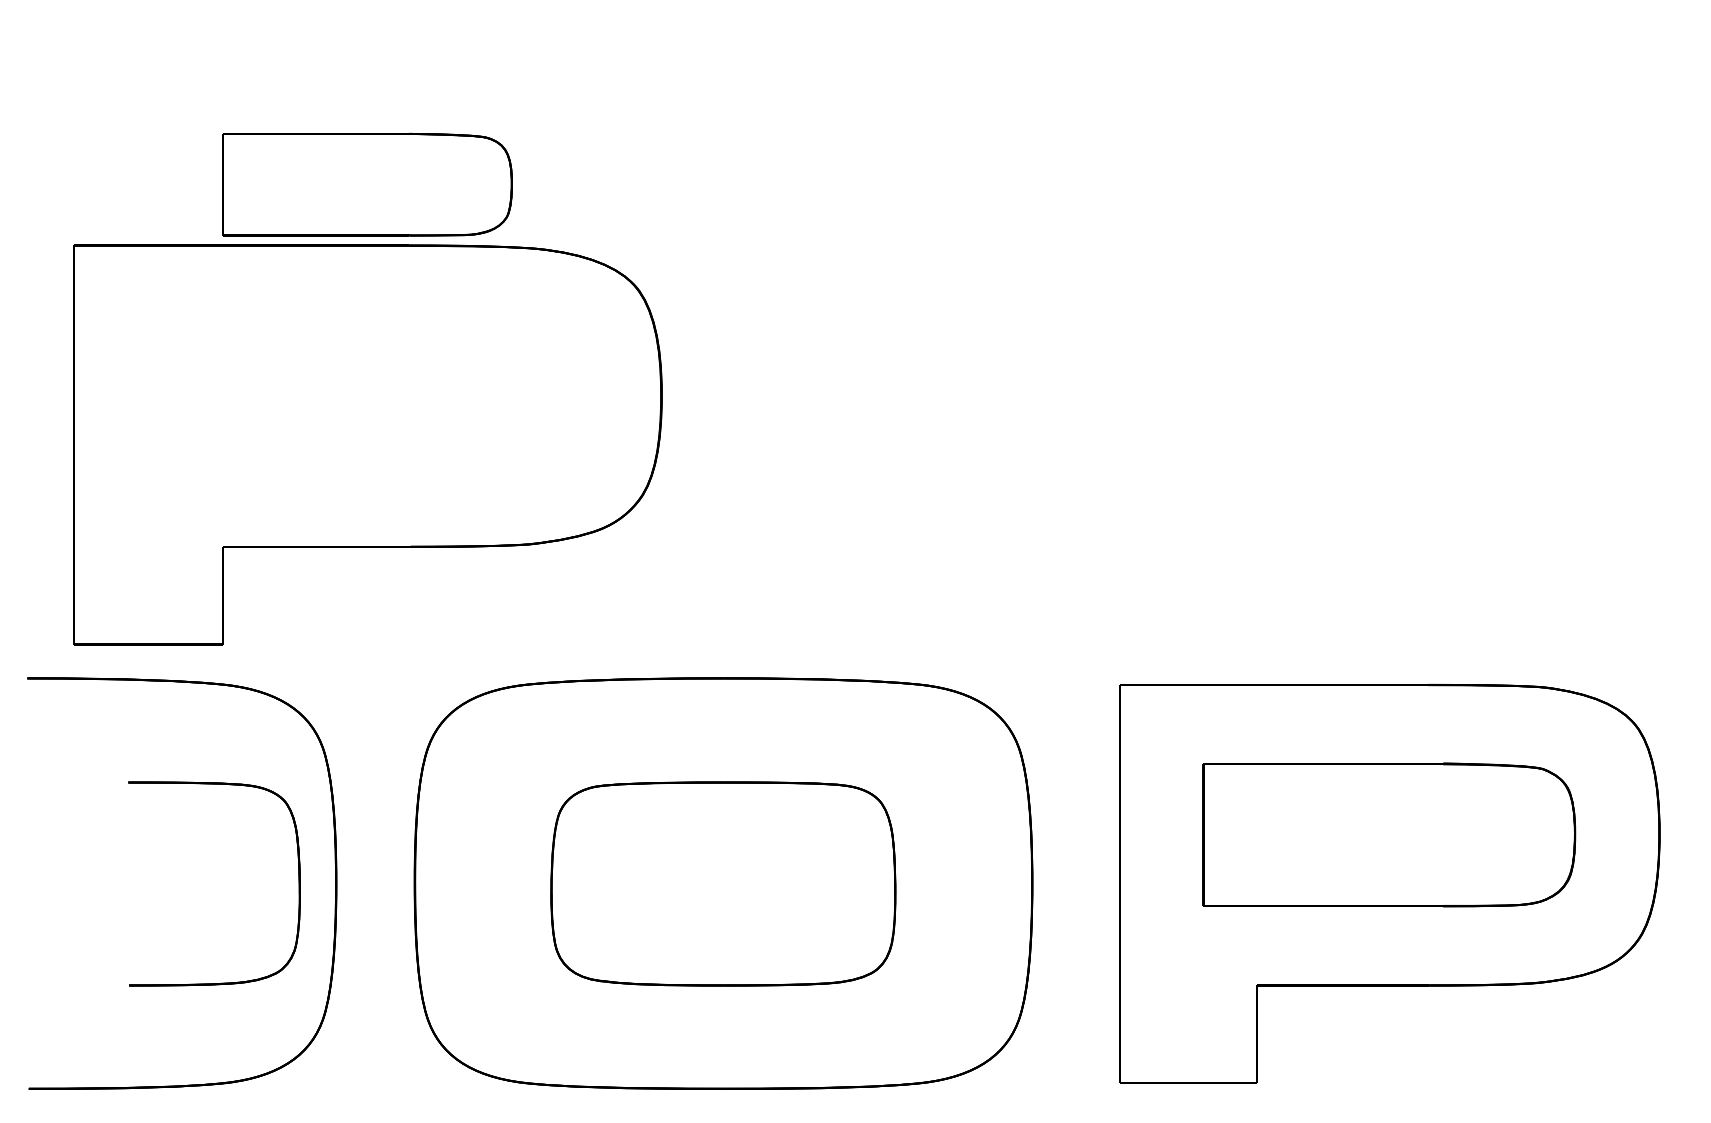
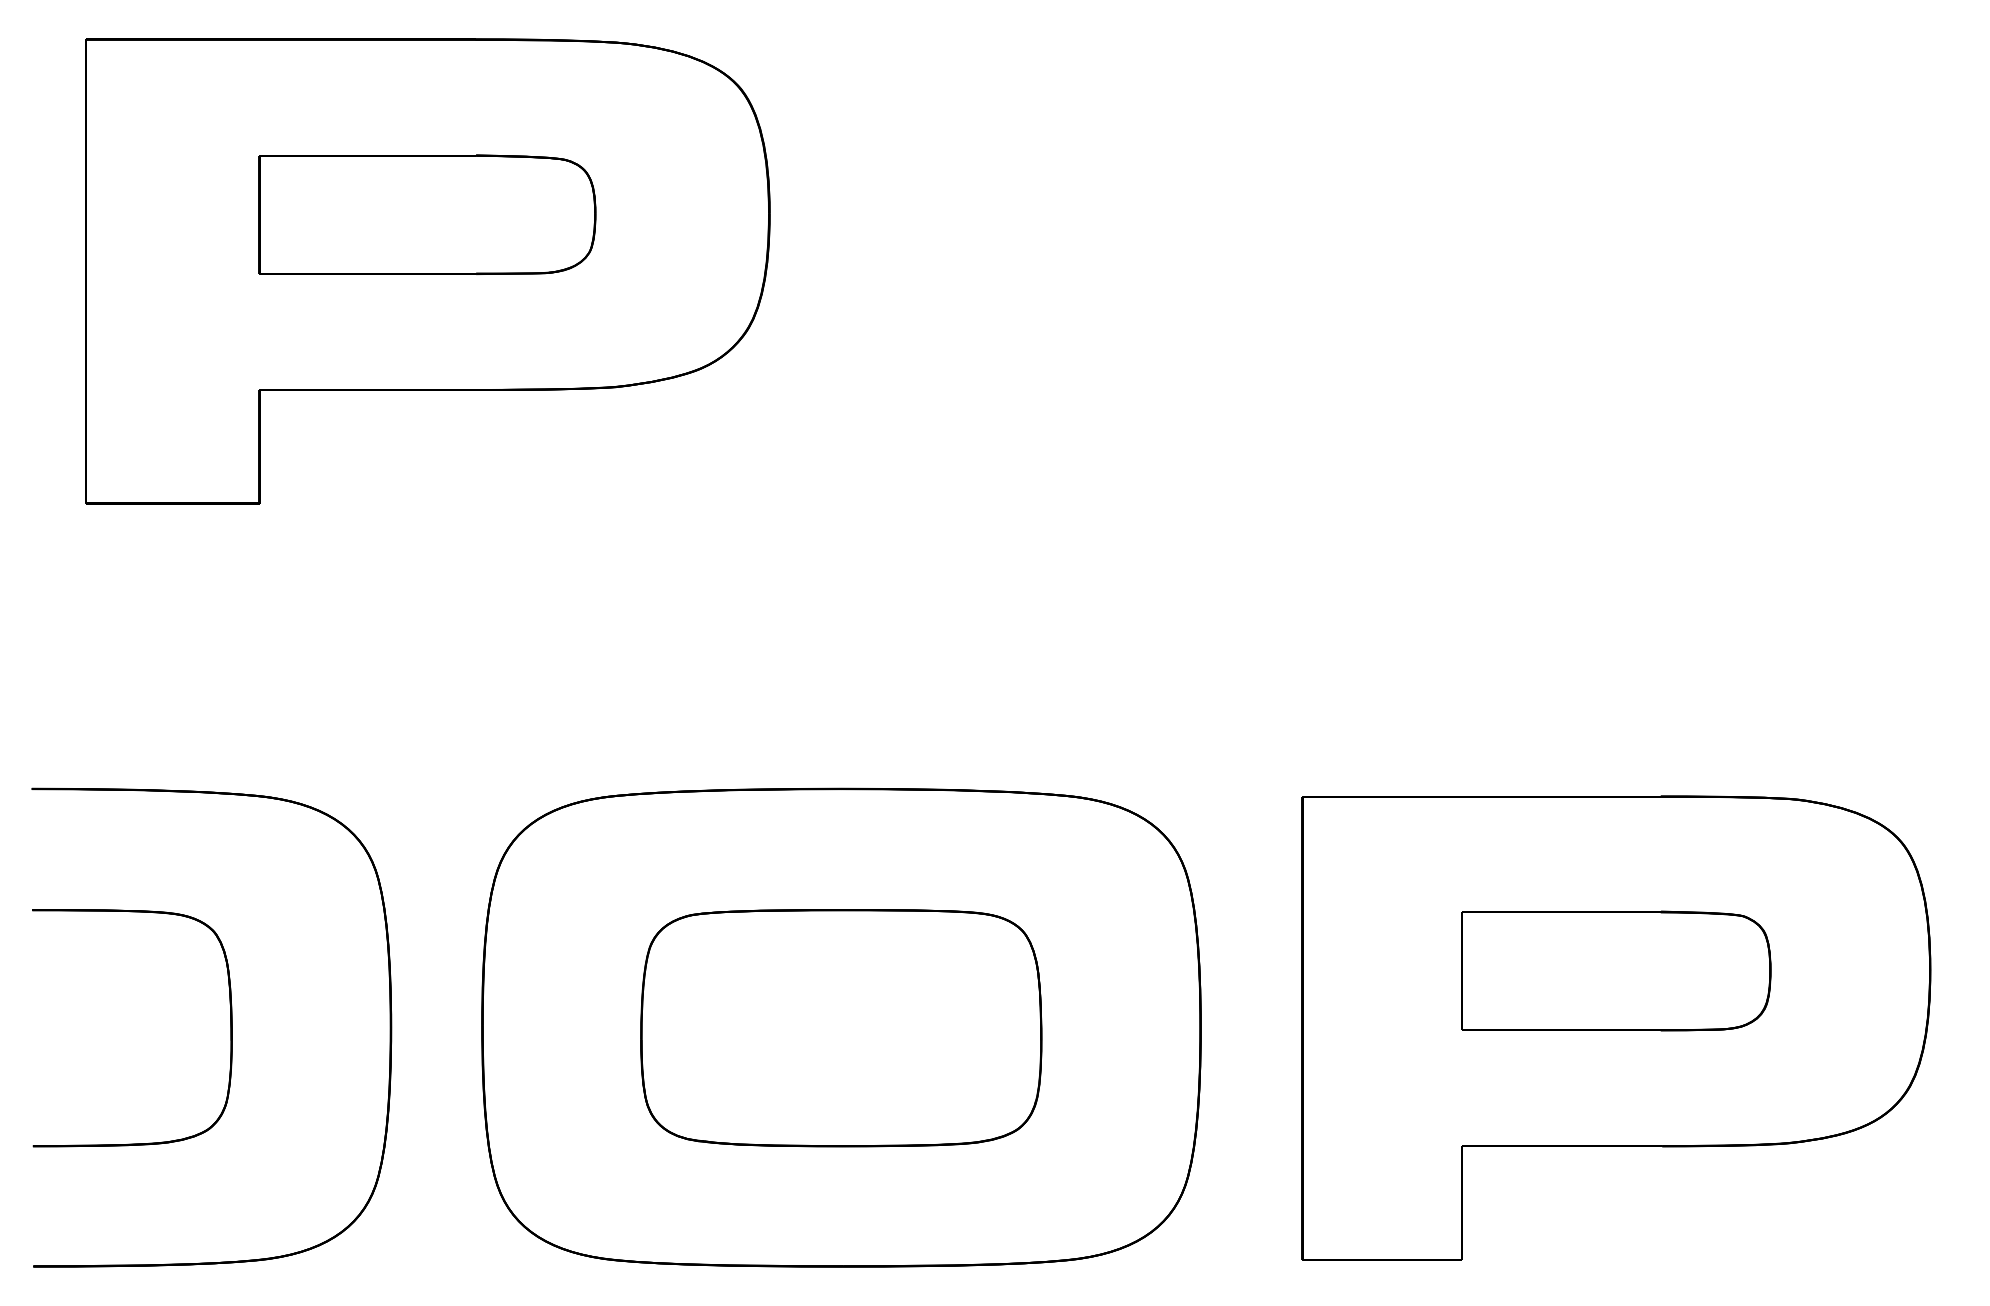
part: (367, 445) -> (427, 271), moved
part: (1389, 834) -> (1616, 970), size x0.71
part: (298, 884) -> (230, 1028), moved

